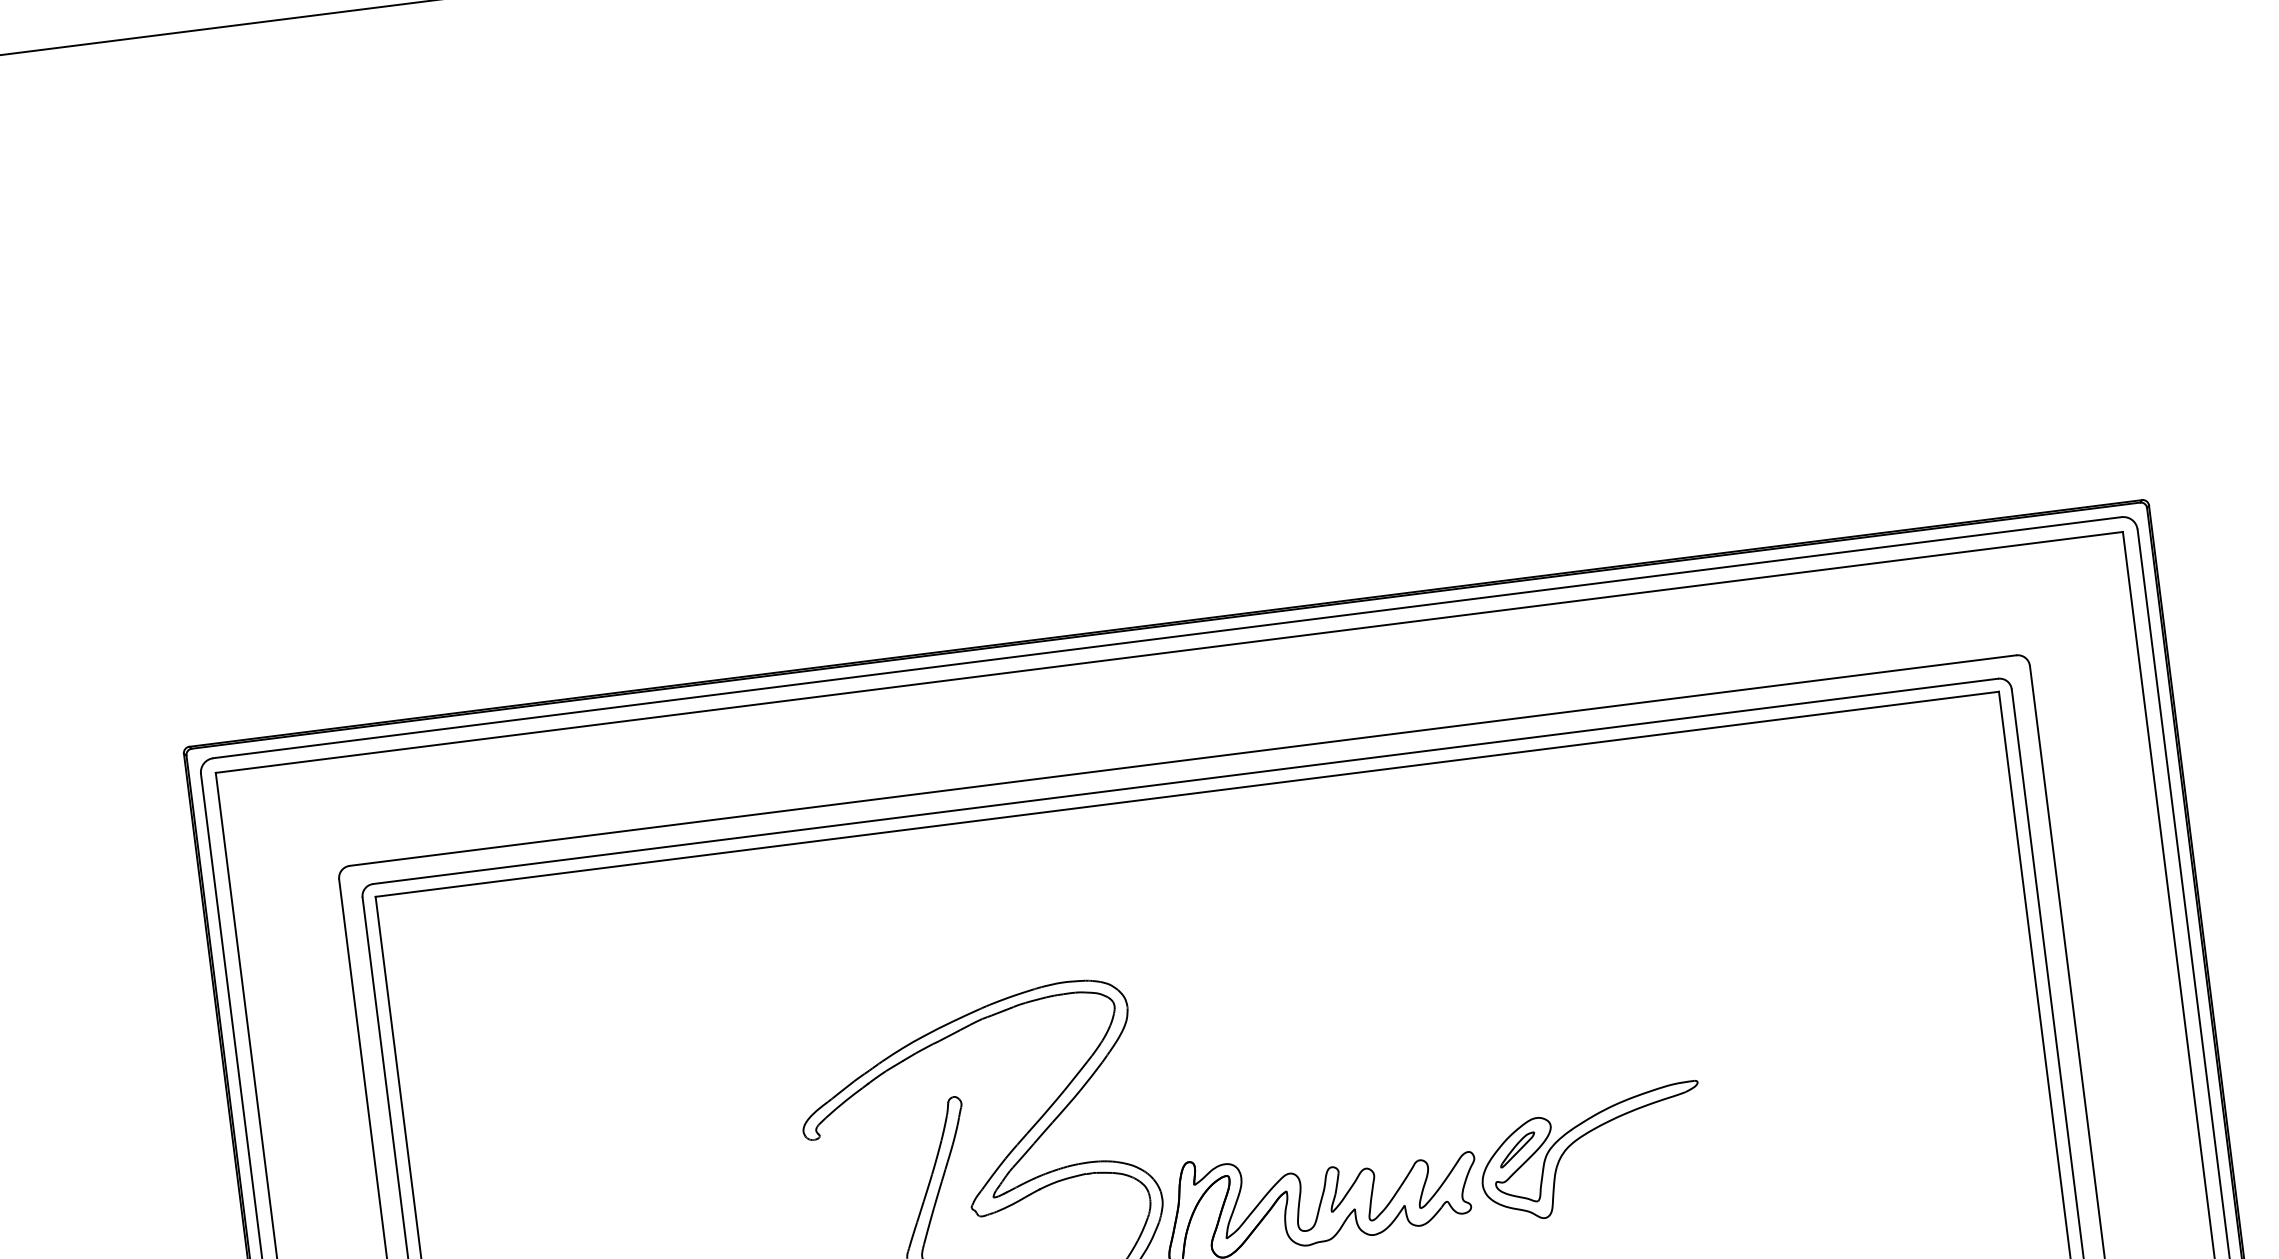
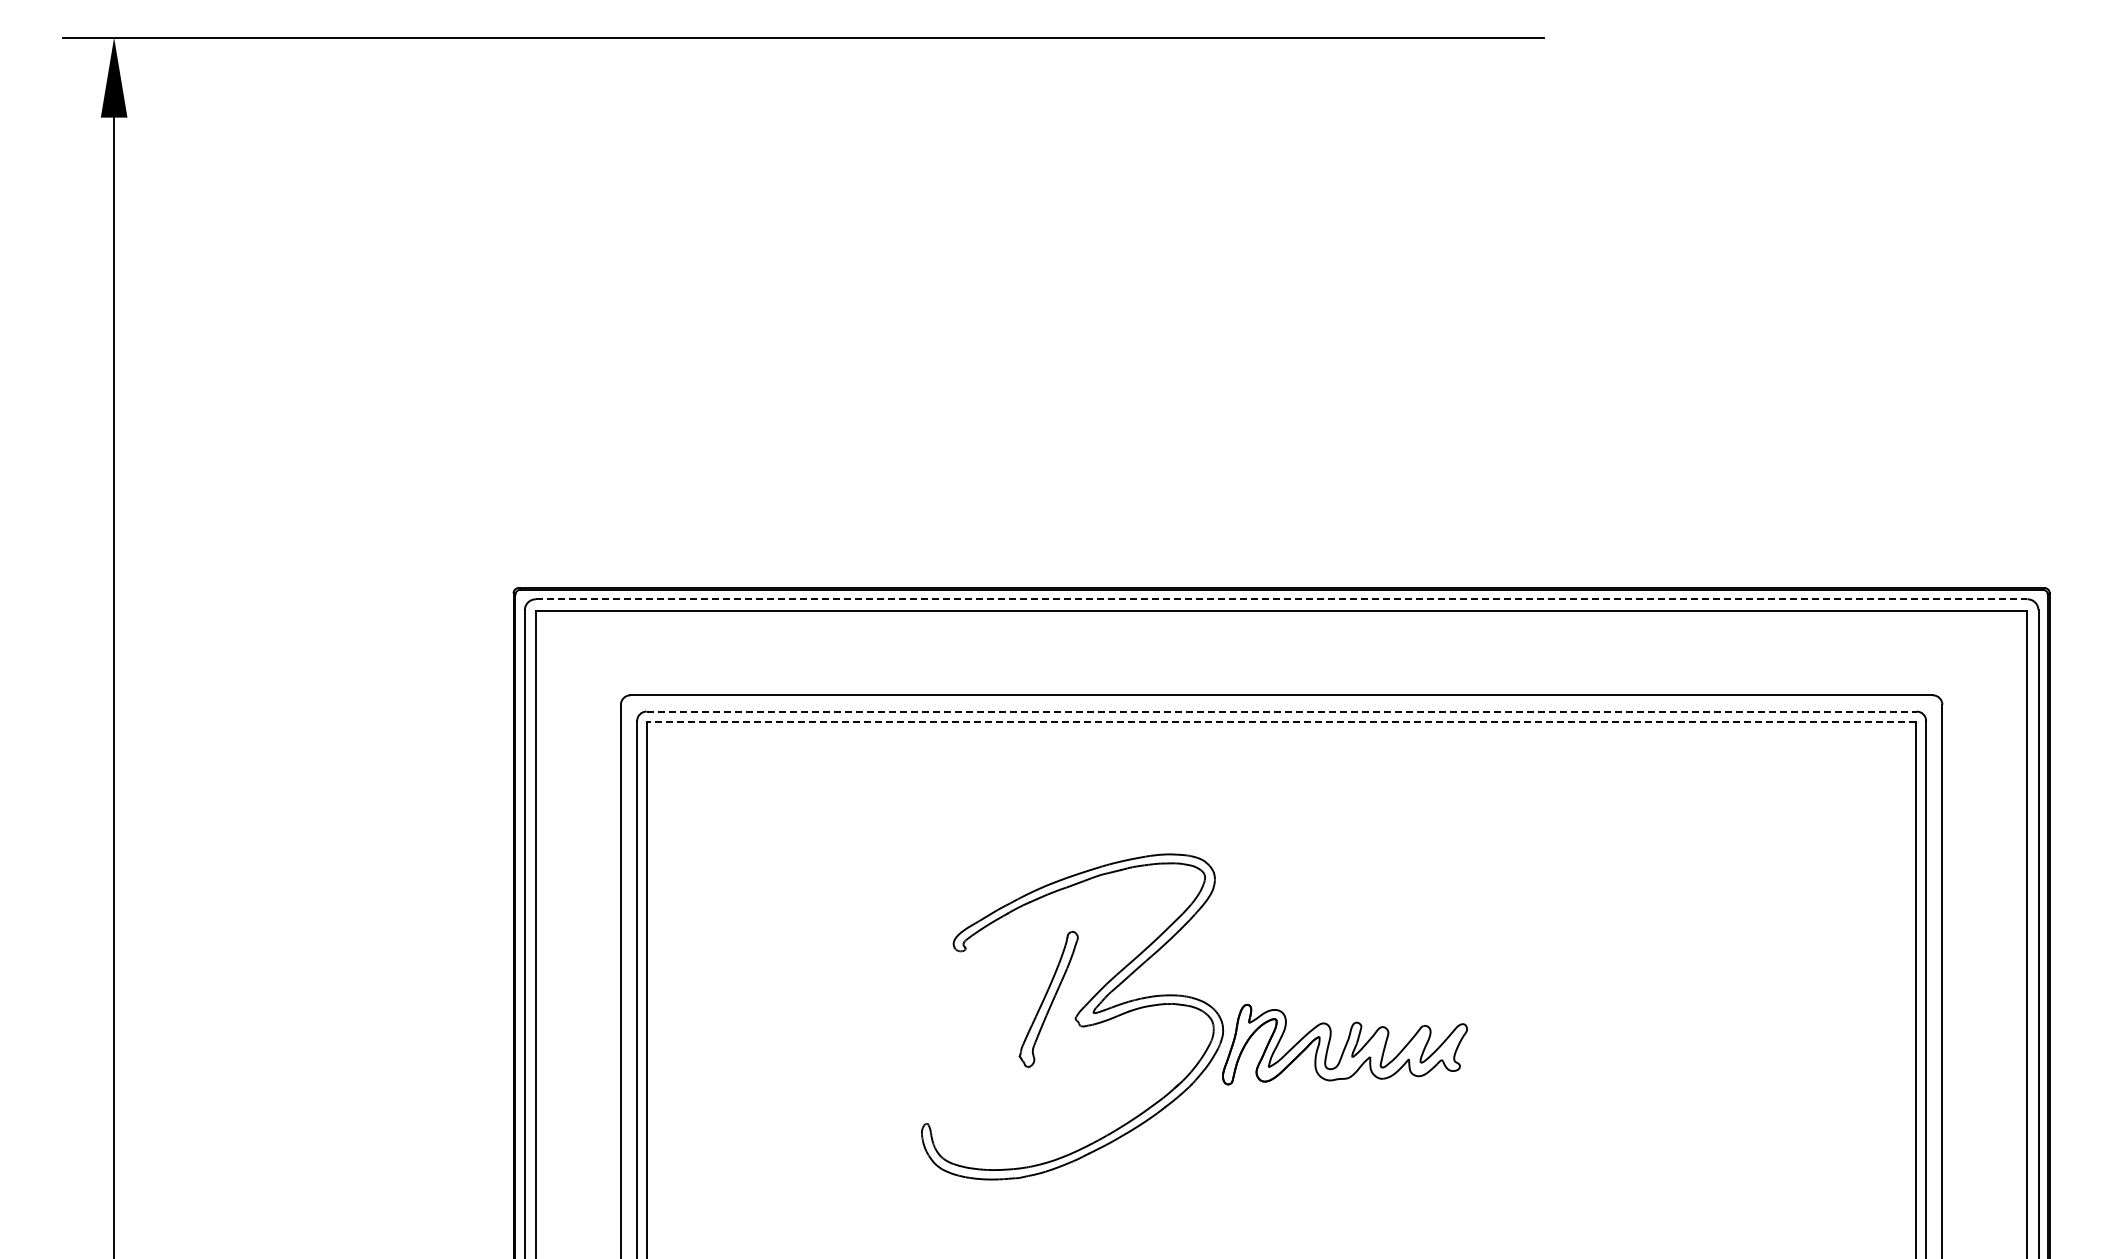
line: (1167, 638) -> (1281, 599), solid -> dashed
line: (1186, 781) -> (1282, 711), solid -> dashed
line: (1187, 794) -> (1281, 721), solid -> dashed
part: (1585, 1136) -> (1554, 1023), removed

